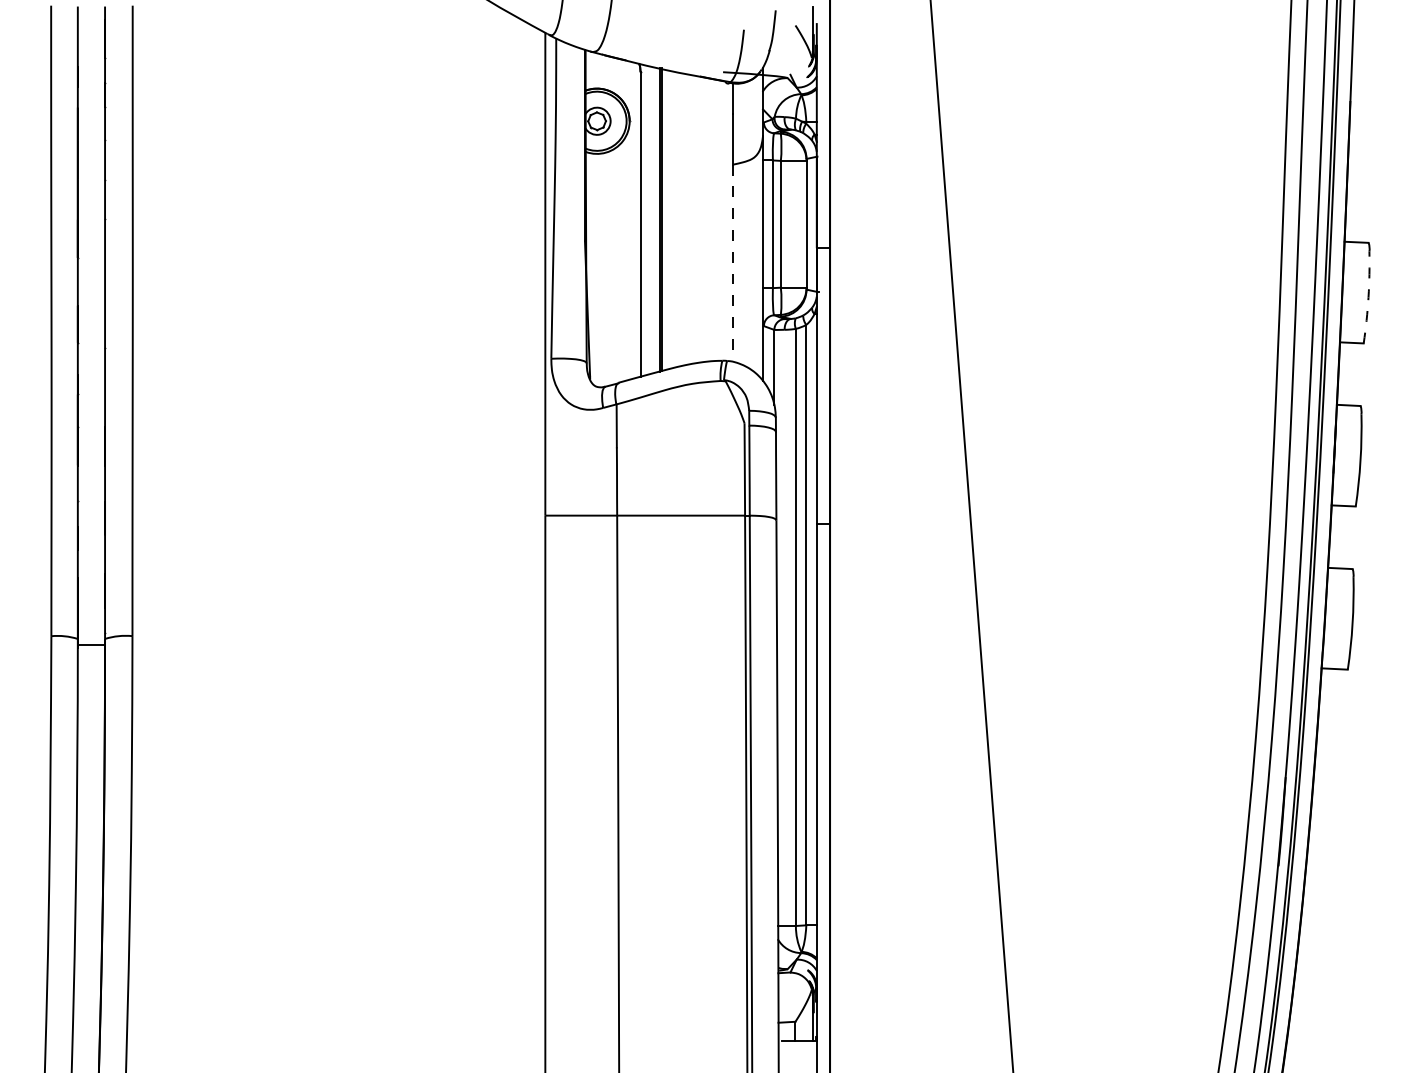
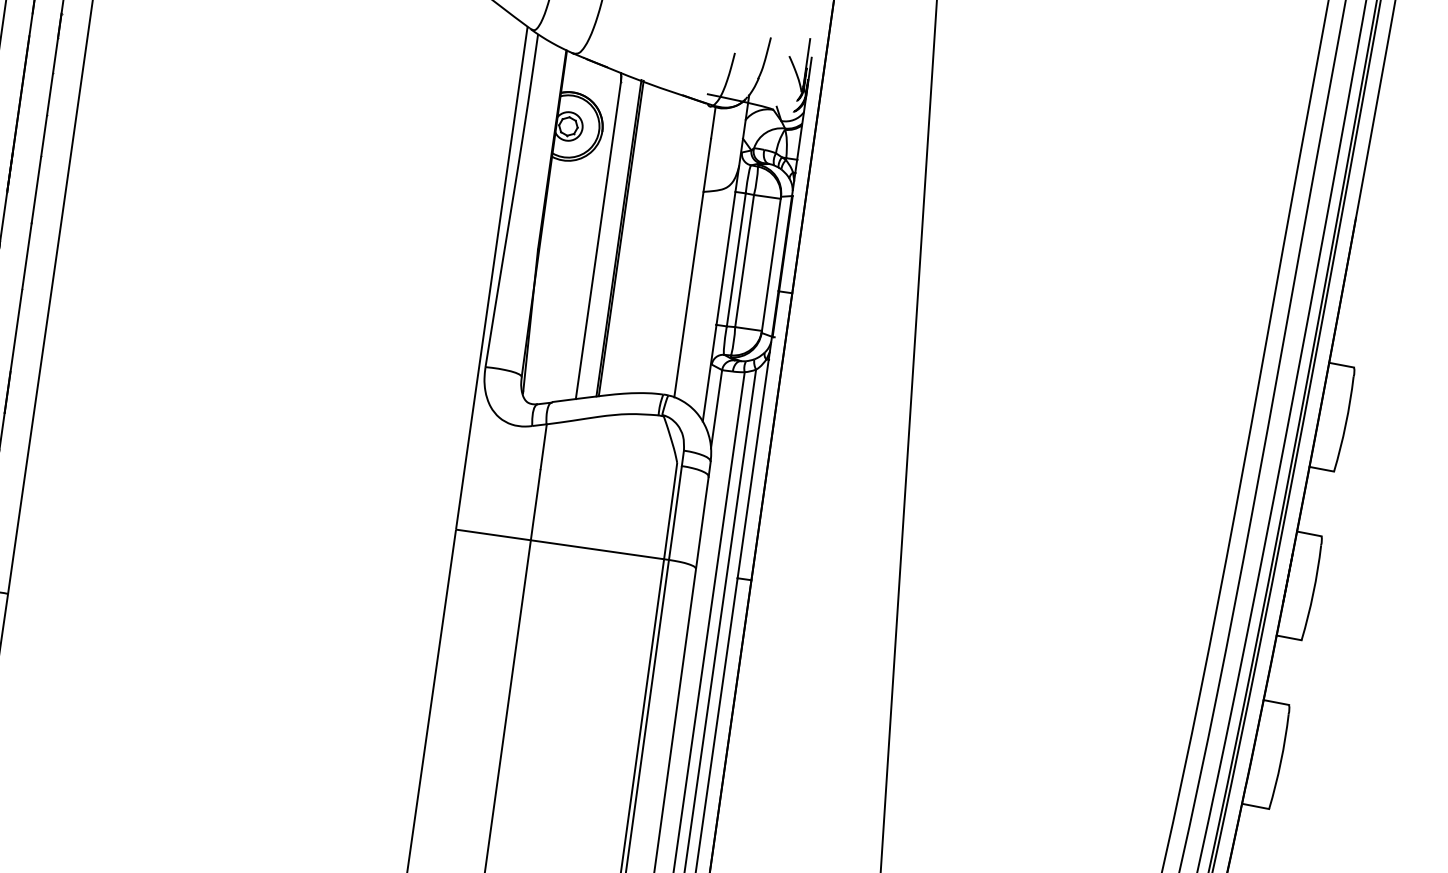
line: (733, 263) -> (689, 294), dashed -> solid
arc: (1368, 297) -> (1345, 424), dashed -> solid

